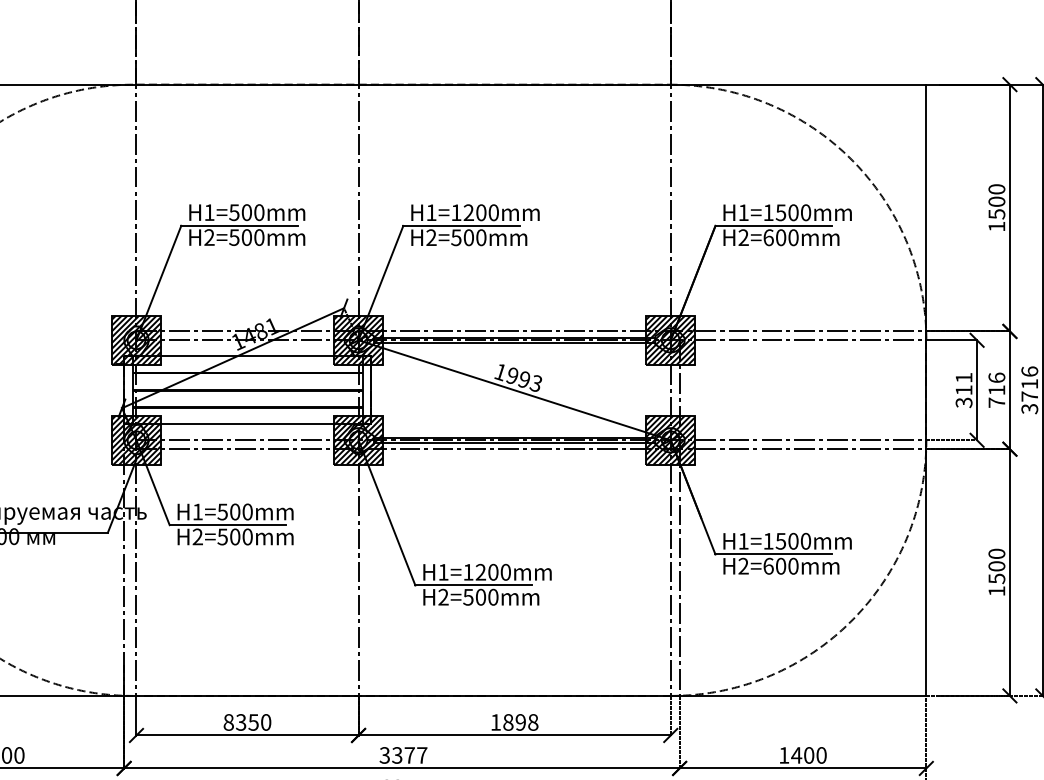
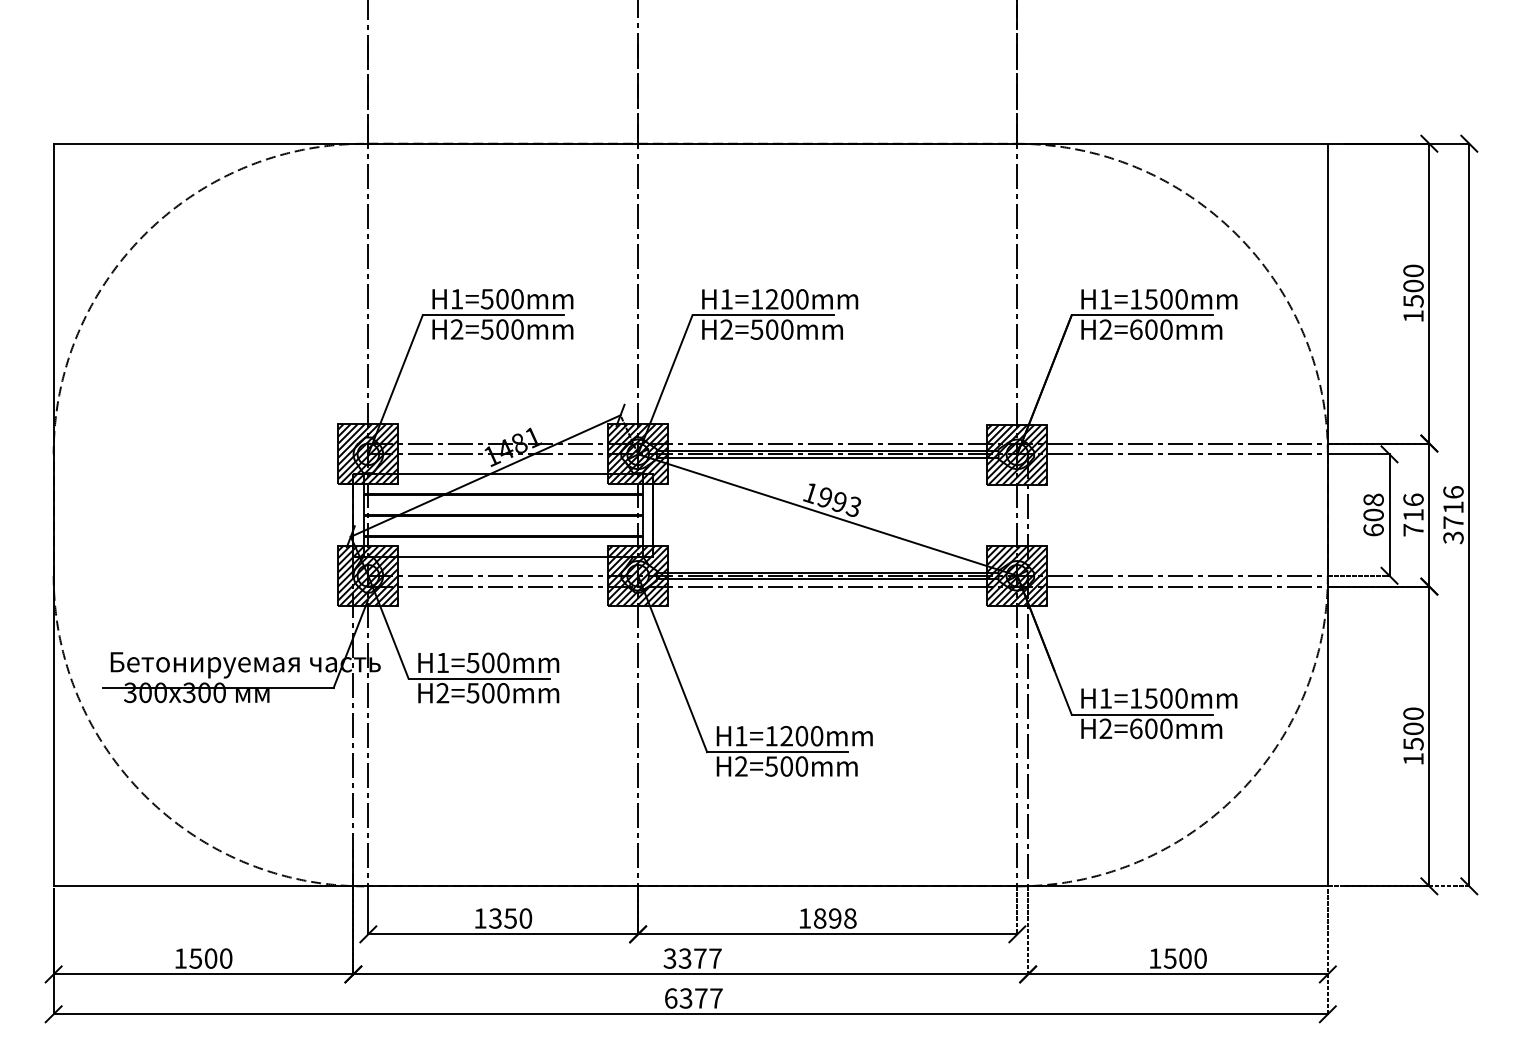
text: (963, 389) -> (1373, 514), 311 -> 608
text: (228, 722) -> (480, 918), 8350 -> 1350
text: (796, 755) -> (1170, 958), 1400 -> 1500

